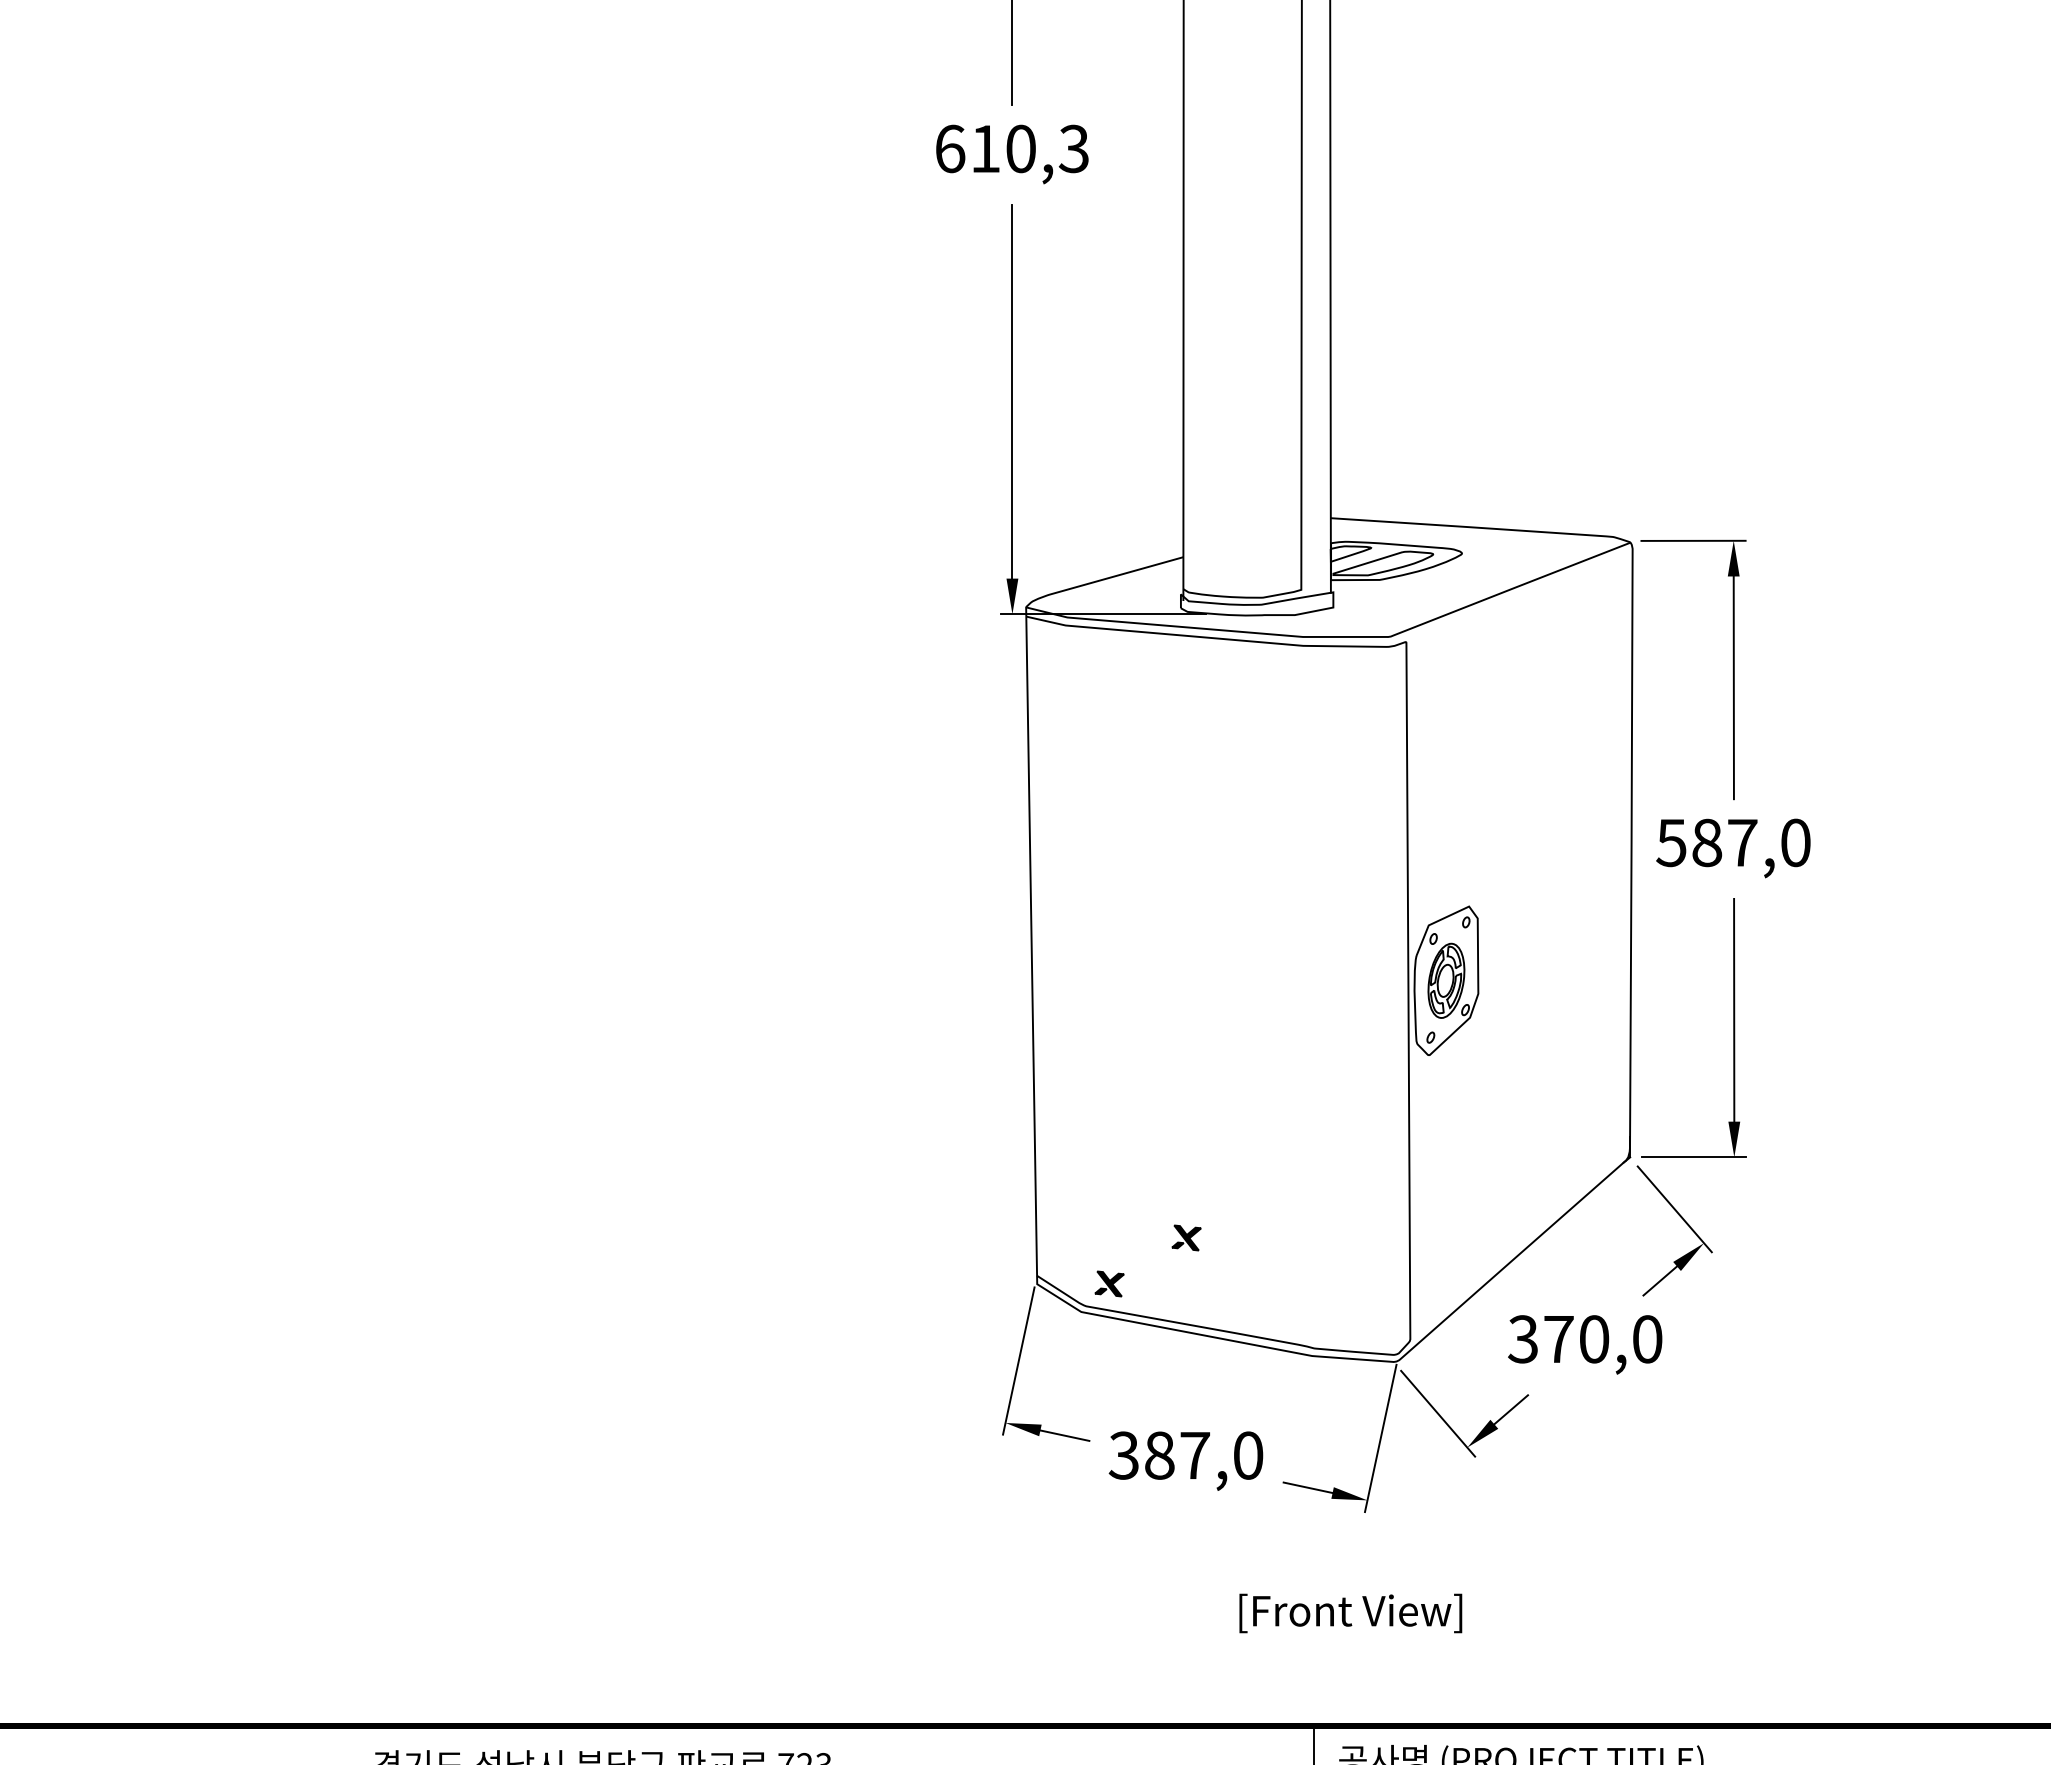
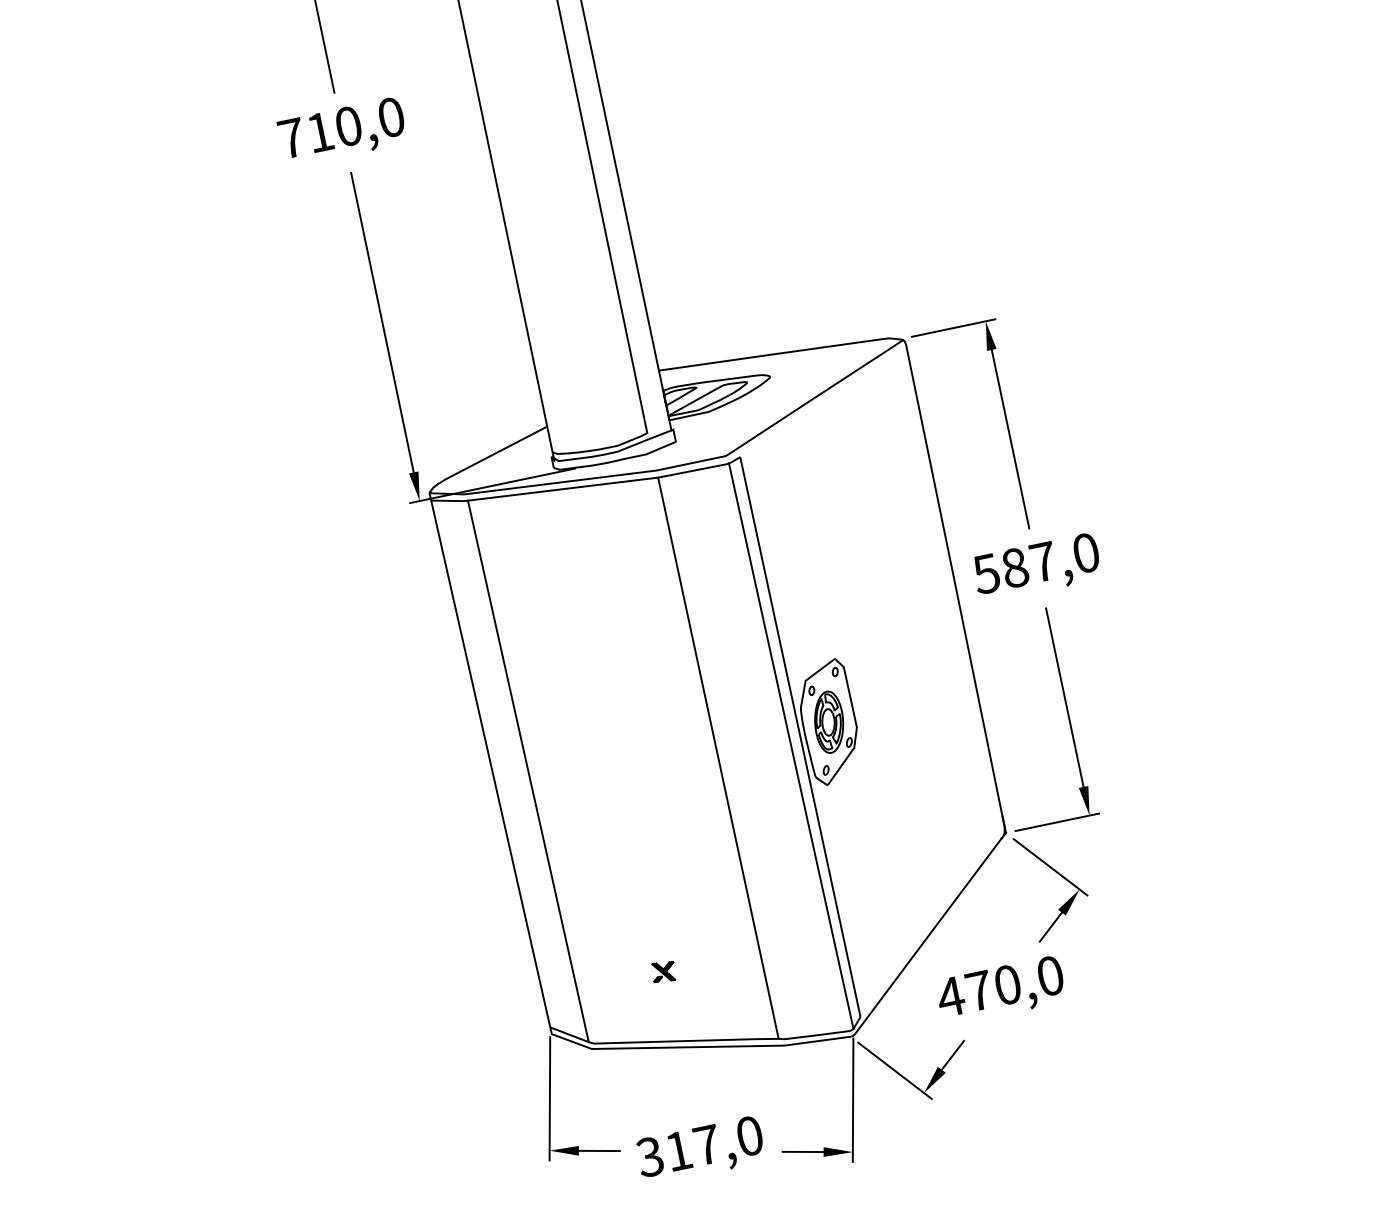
text: (1012, 148) -> (341, 127), 610,3 -> 710,0
line: (1074, 964) -> (528, 771), added
line: (1305, 995) -> (718, 757), added
line: (1394, 999) -> (790, 745), added
part: (1109, 1283) -> (609, 1021), removed
text: (1523, 1339) -> (951, 996), 370,0 -> 470,0
text: (1159, 1455) -> (678, 1150), 387,0 -> 317,0

